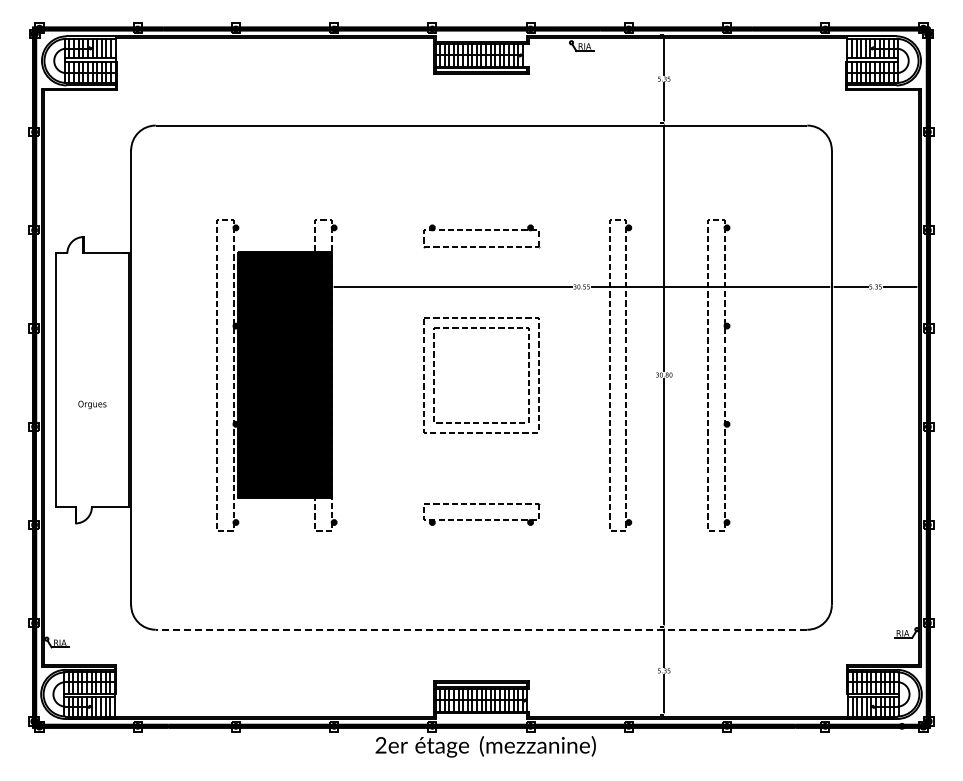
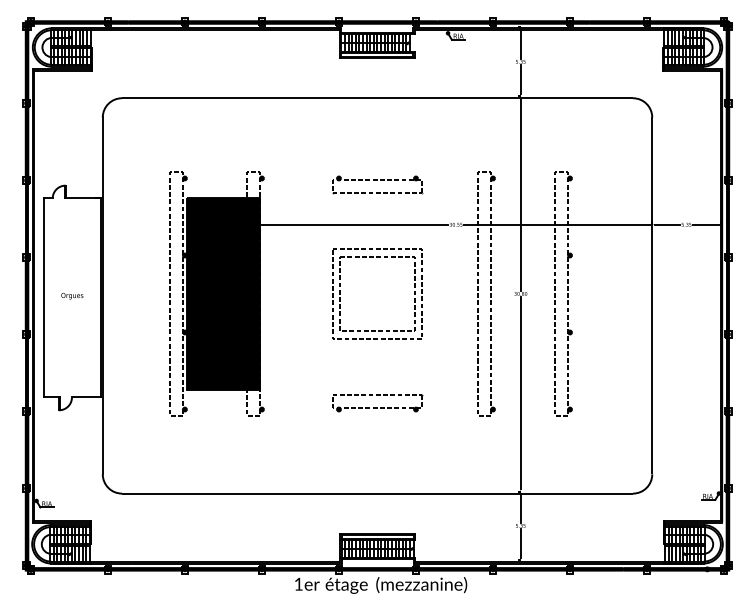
text: (92, 404) -> (72, 295), moved
line: (481, 629) -> (377, 493), dashed -> solid
text: (380, 745) -> (298, 584), 2er -> 1er

